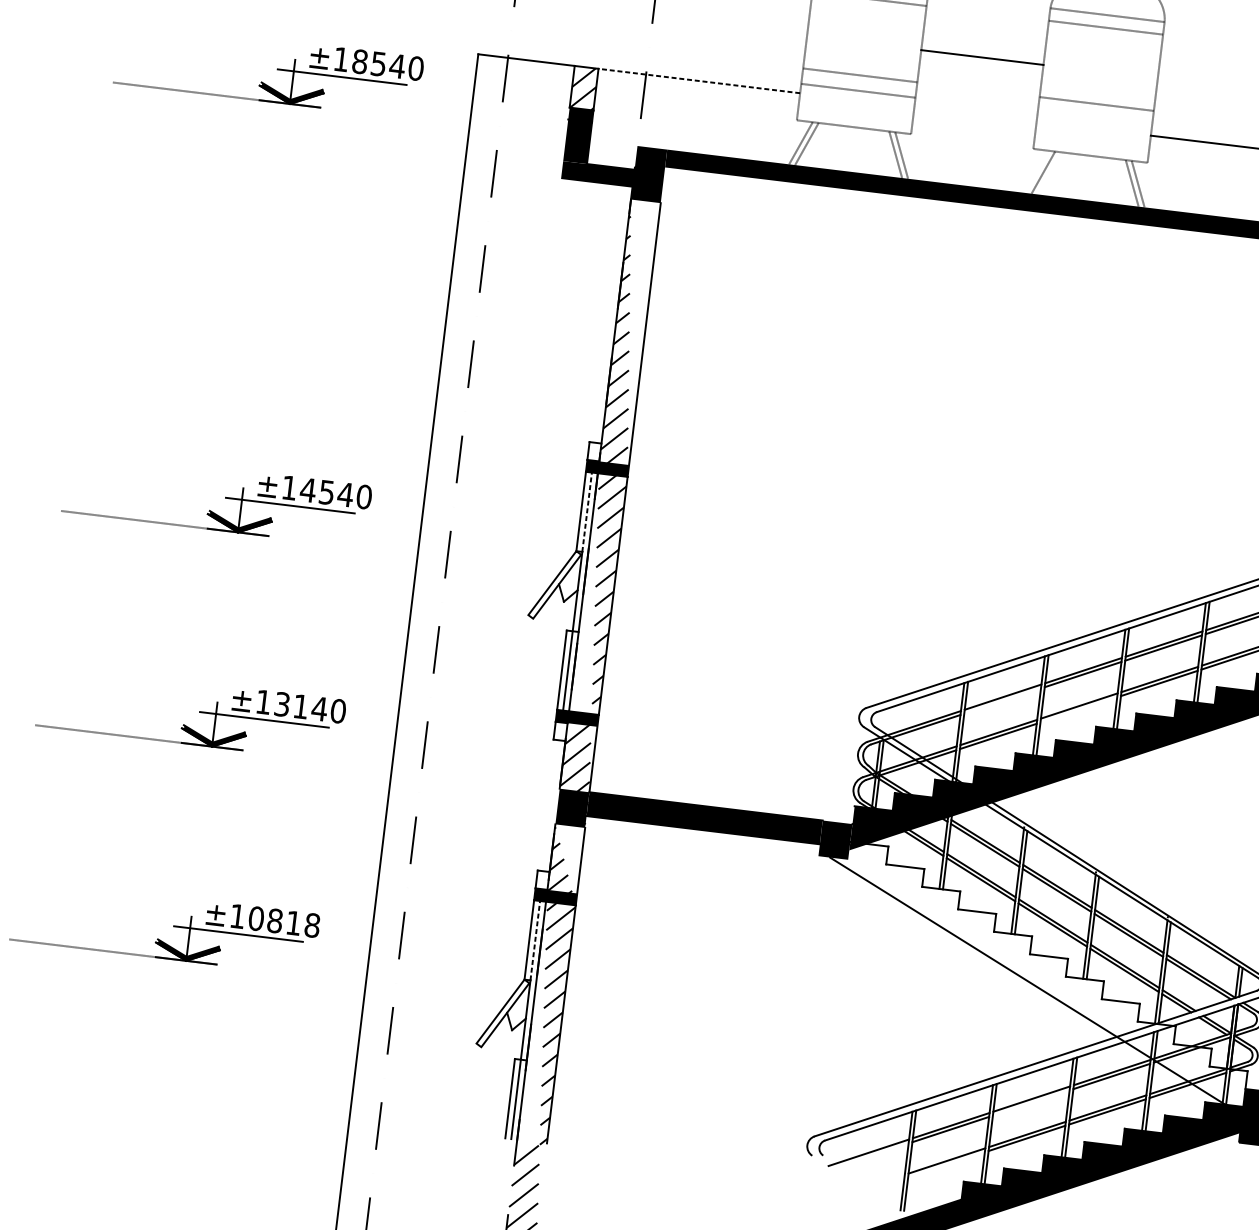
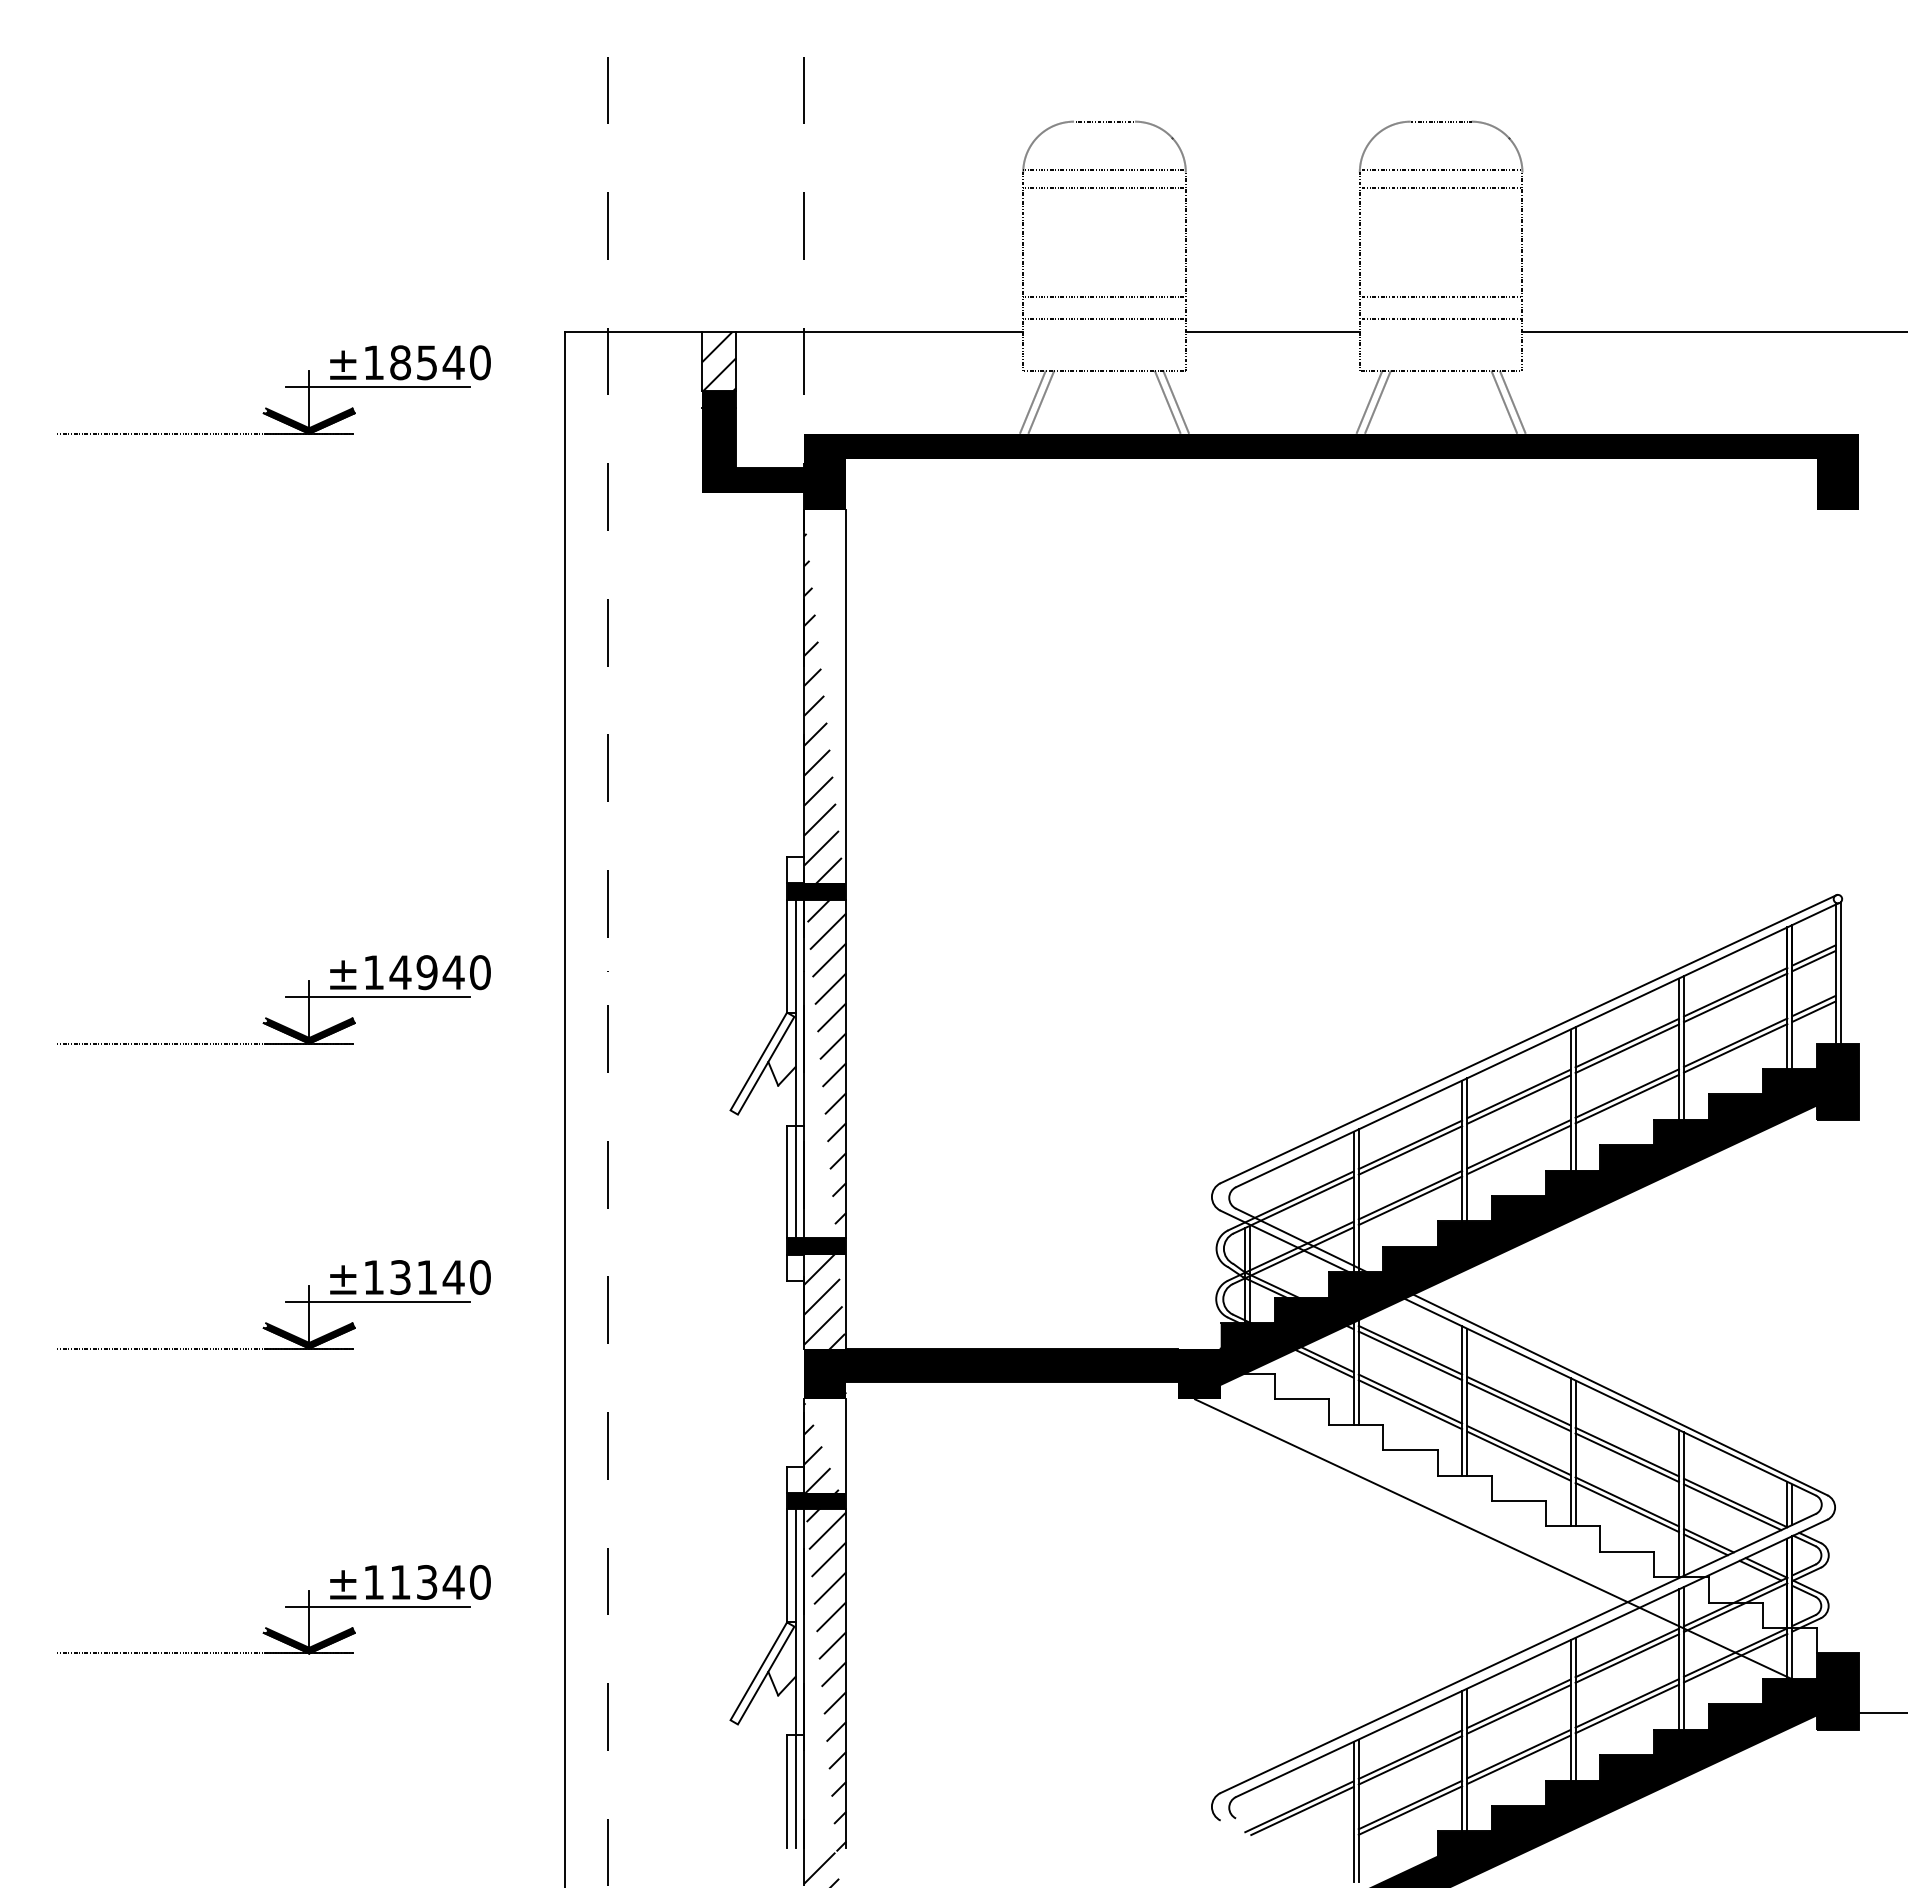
line: (982, 57) -> (1272, 332), moved
line: (699, 81) -> (879, 332), dashed -> solid
line: (1094, 119) -> (1440, 318), added
line: (1037, 171) -> (1369, 401), added
text: (326, 492) -> (426, 972), ±14540 -> ±14940
line: (587, 511) -> (795, 955), dashed -> solid
line: (1002, 701) -> (1410, 1150), added
line: (1078, 709) -> (1518, 1149), added
text: (284, 922) -> (440, 1582), ±10818 -> ±11340
line: (535, 940) -> (795, 1565), dashed -> solid
line: (1031, 1103) -> (1518, 1709), added
line: (870, 1155) -> (1302, 1810), added
line: (946, 1164) -> (1410, 1810), added

